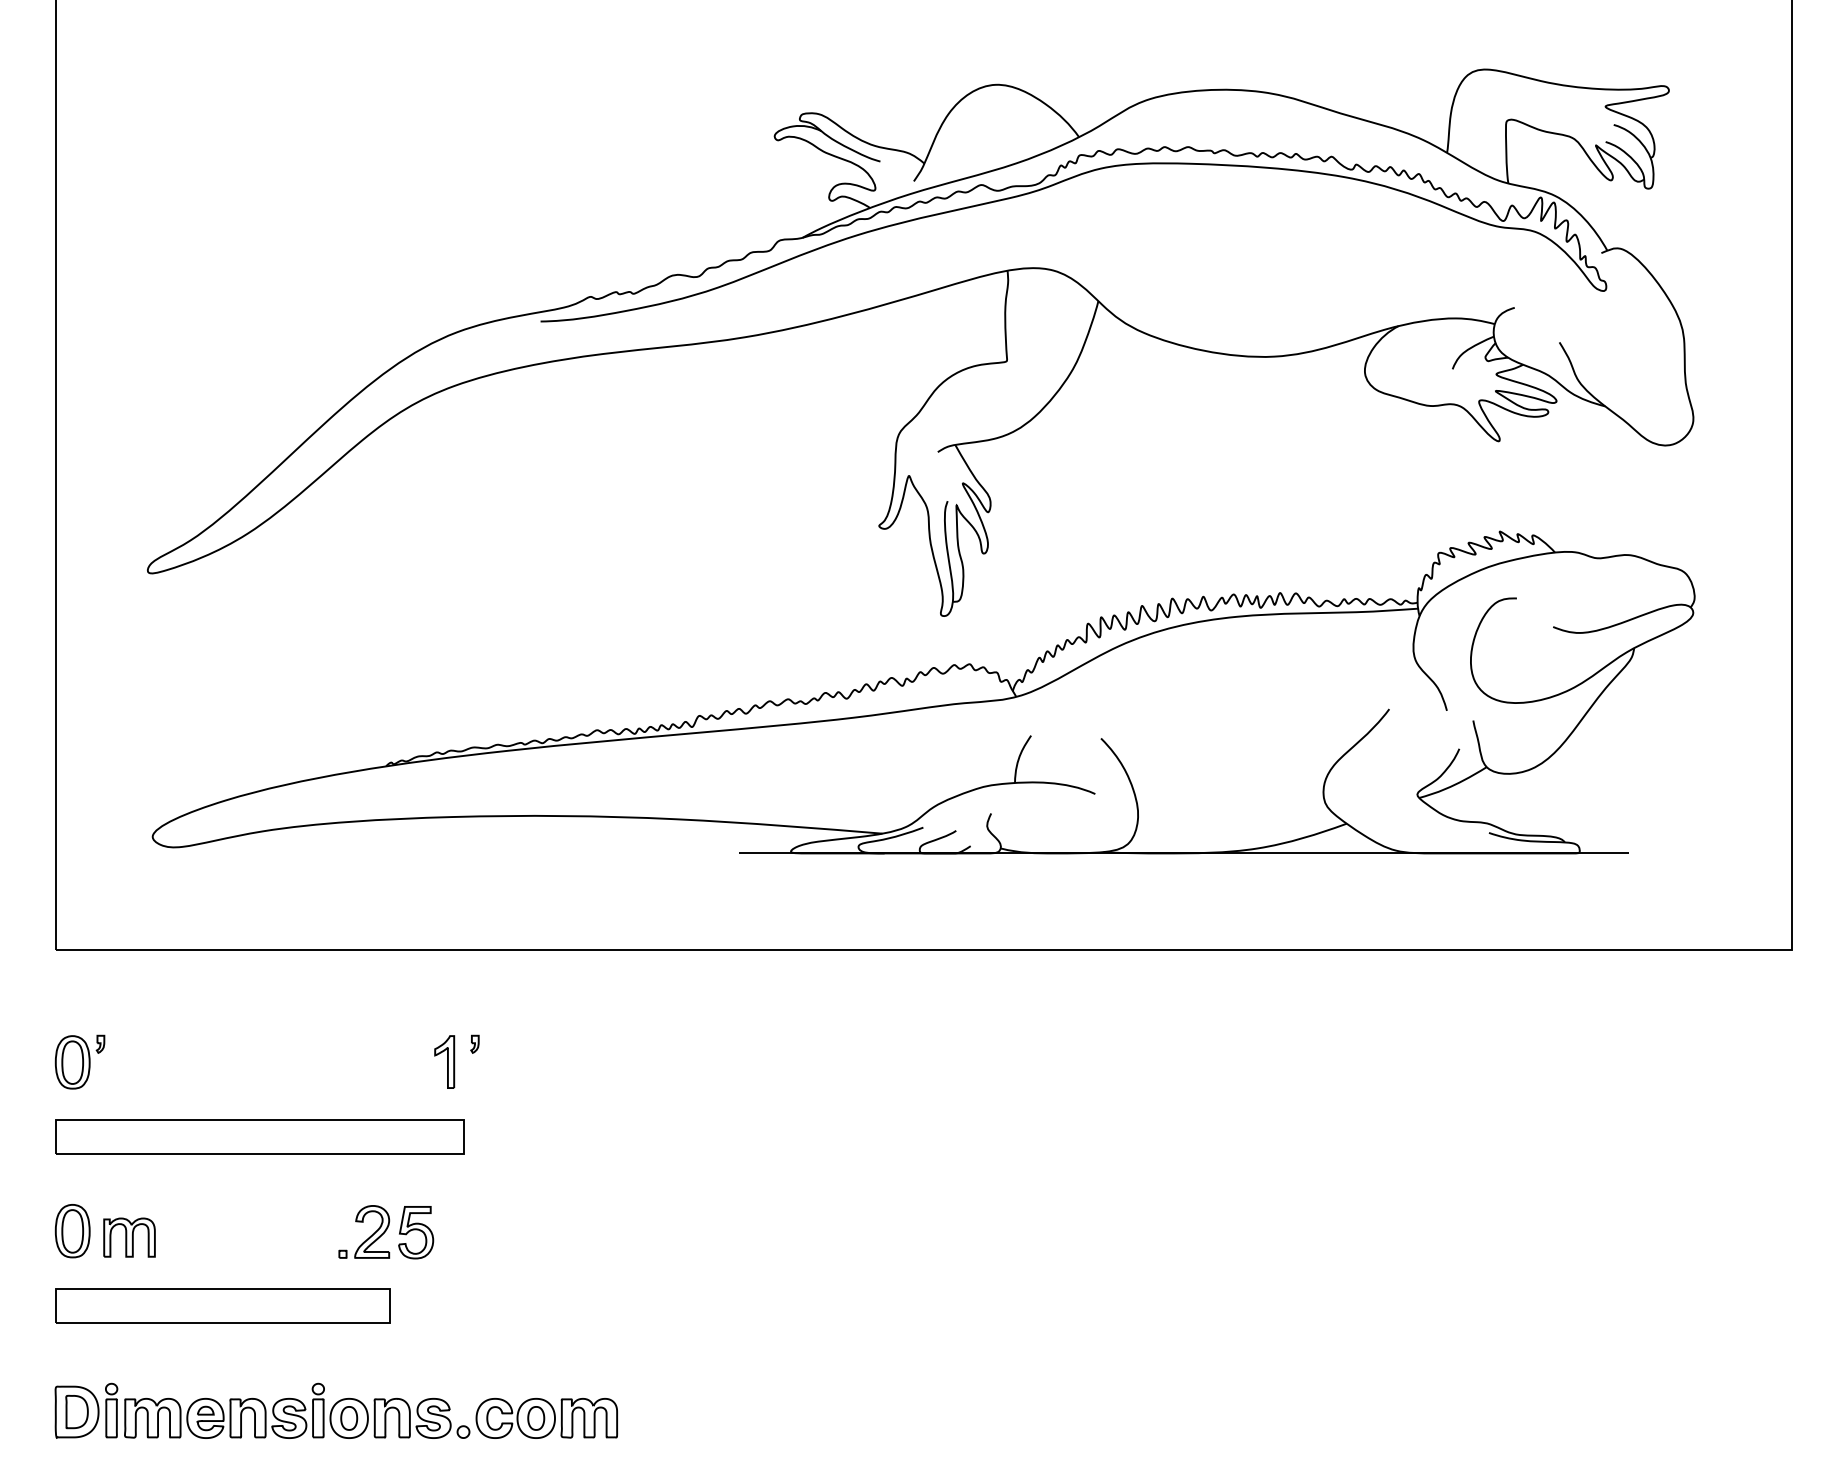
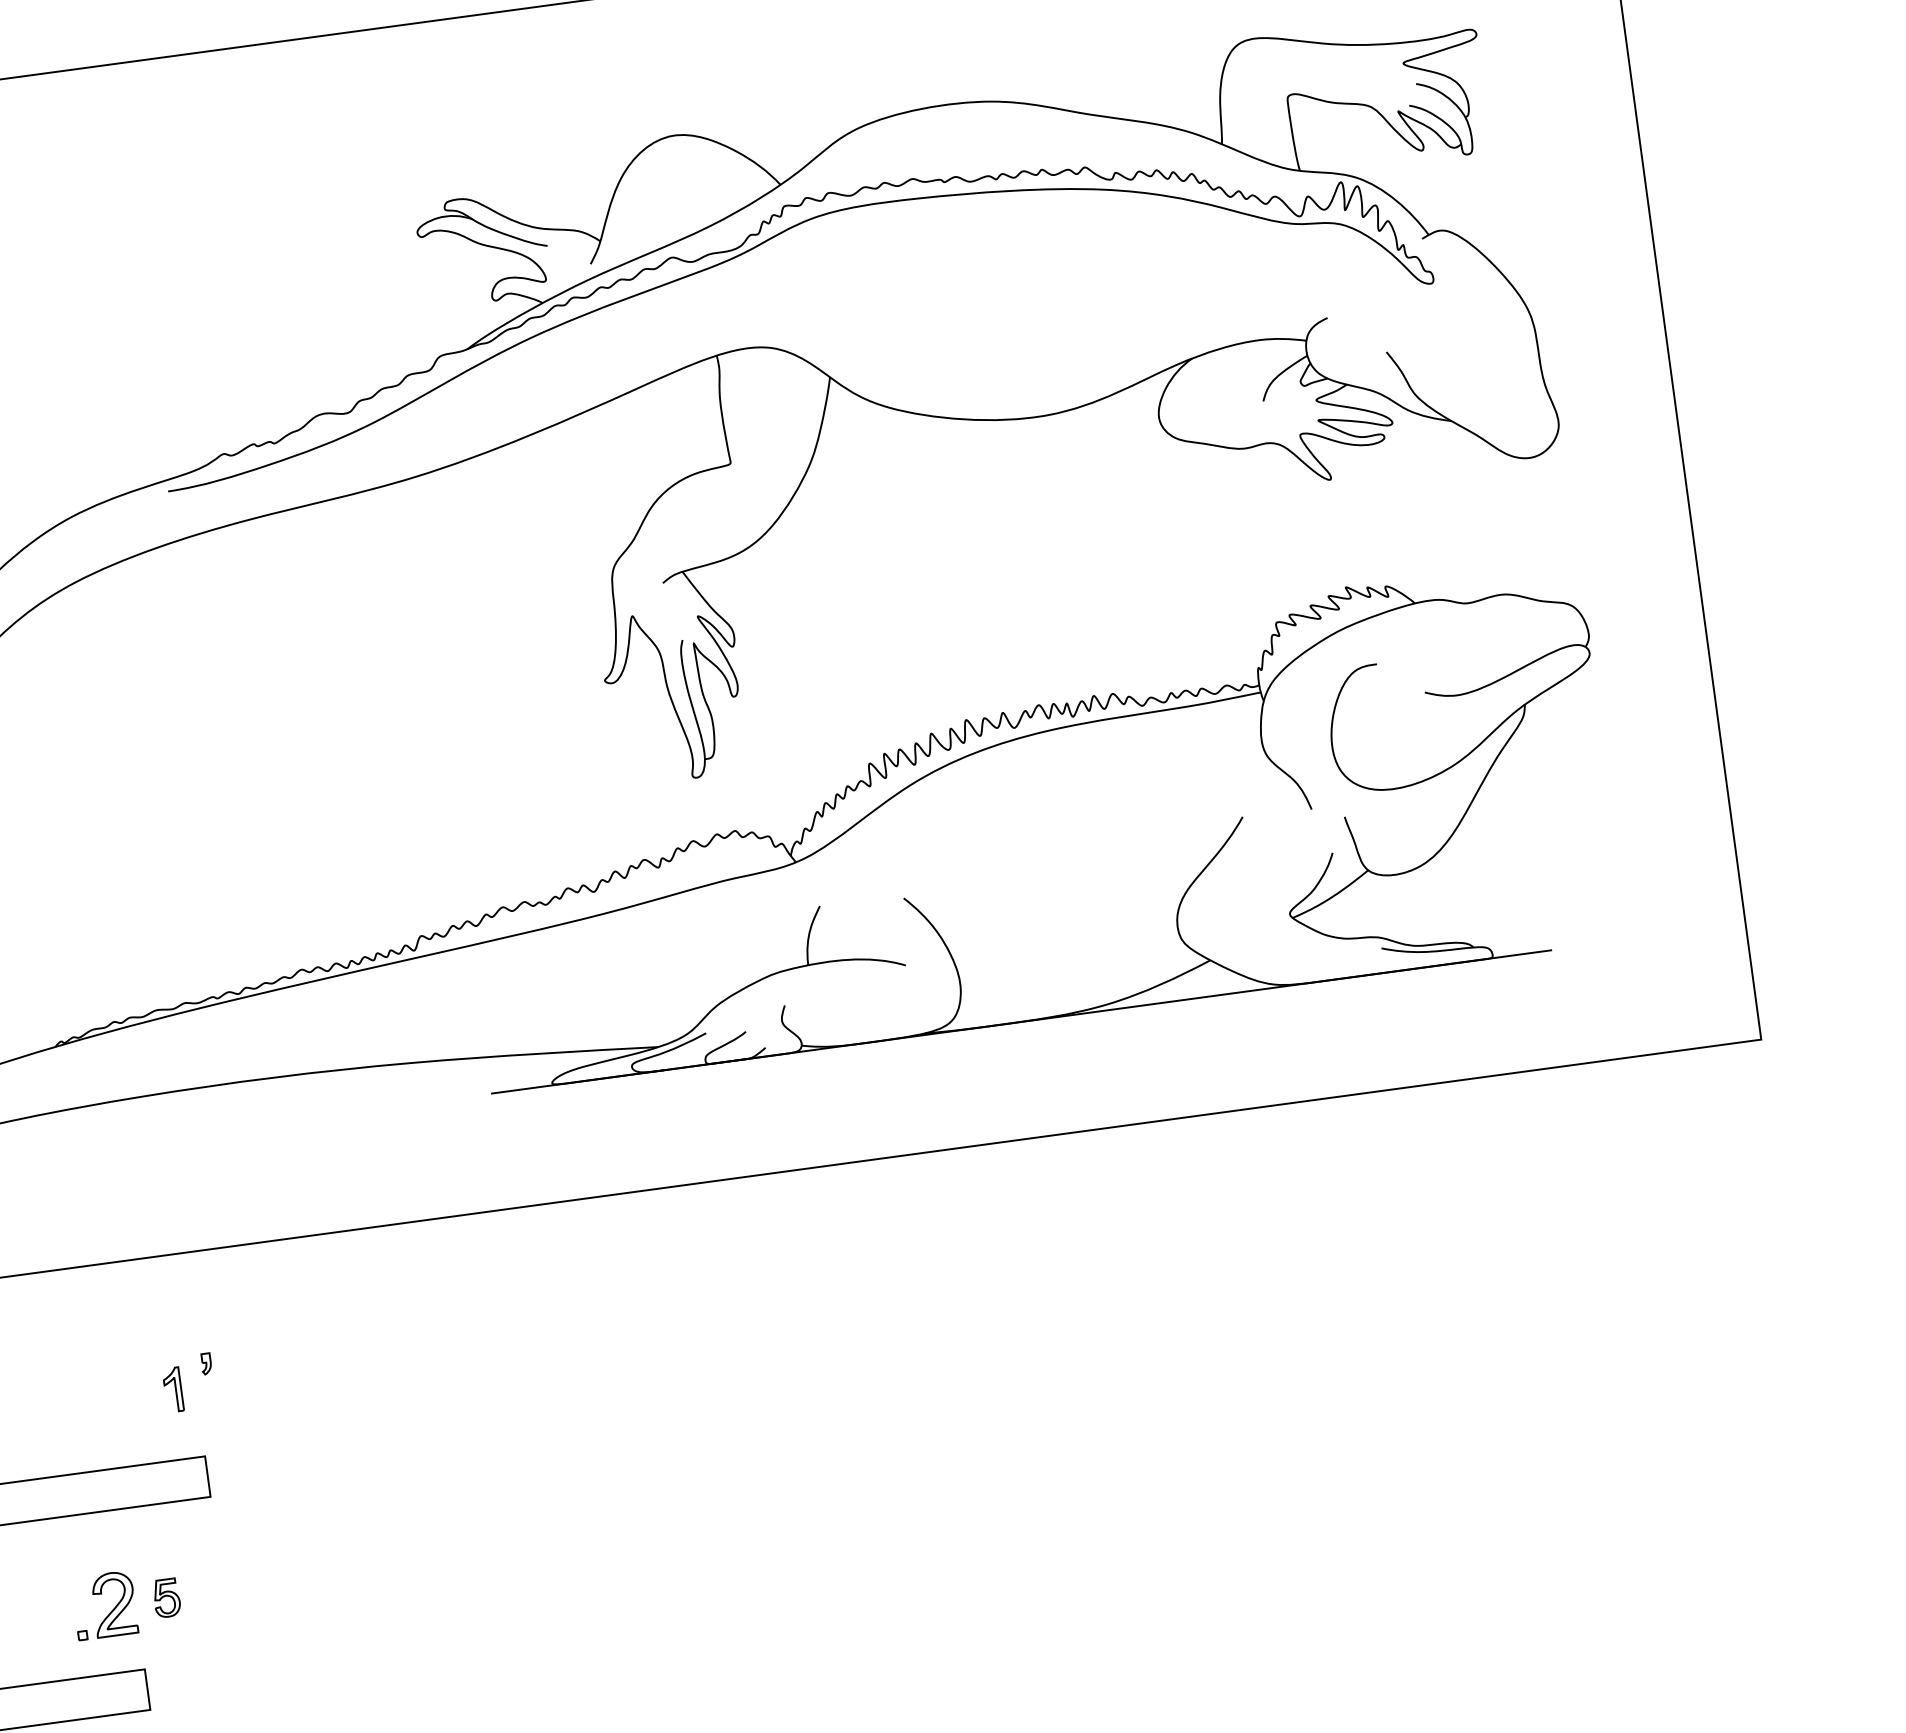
part: (444, 1061) -> (172, 1389), size x0.7
part: (416, 1232) -> (167, 1597), size x0.6

